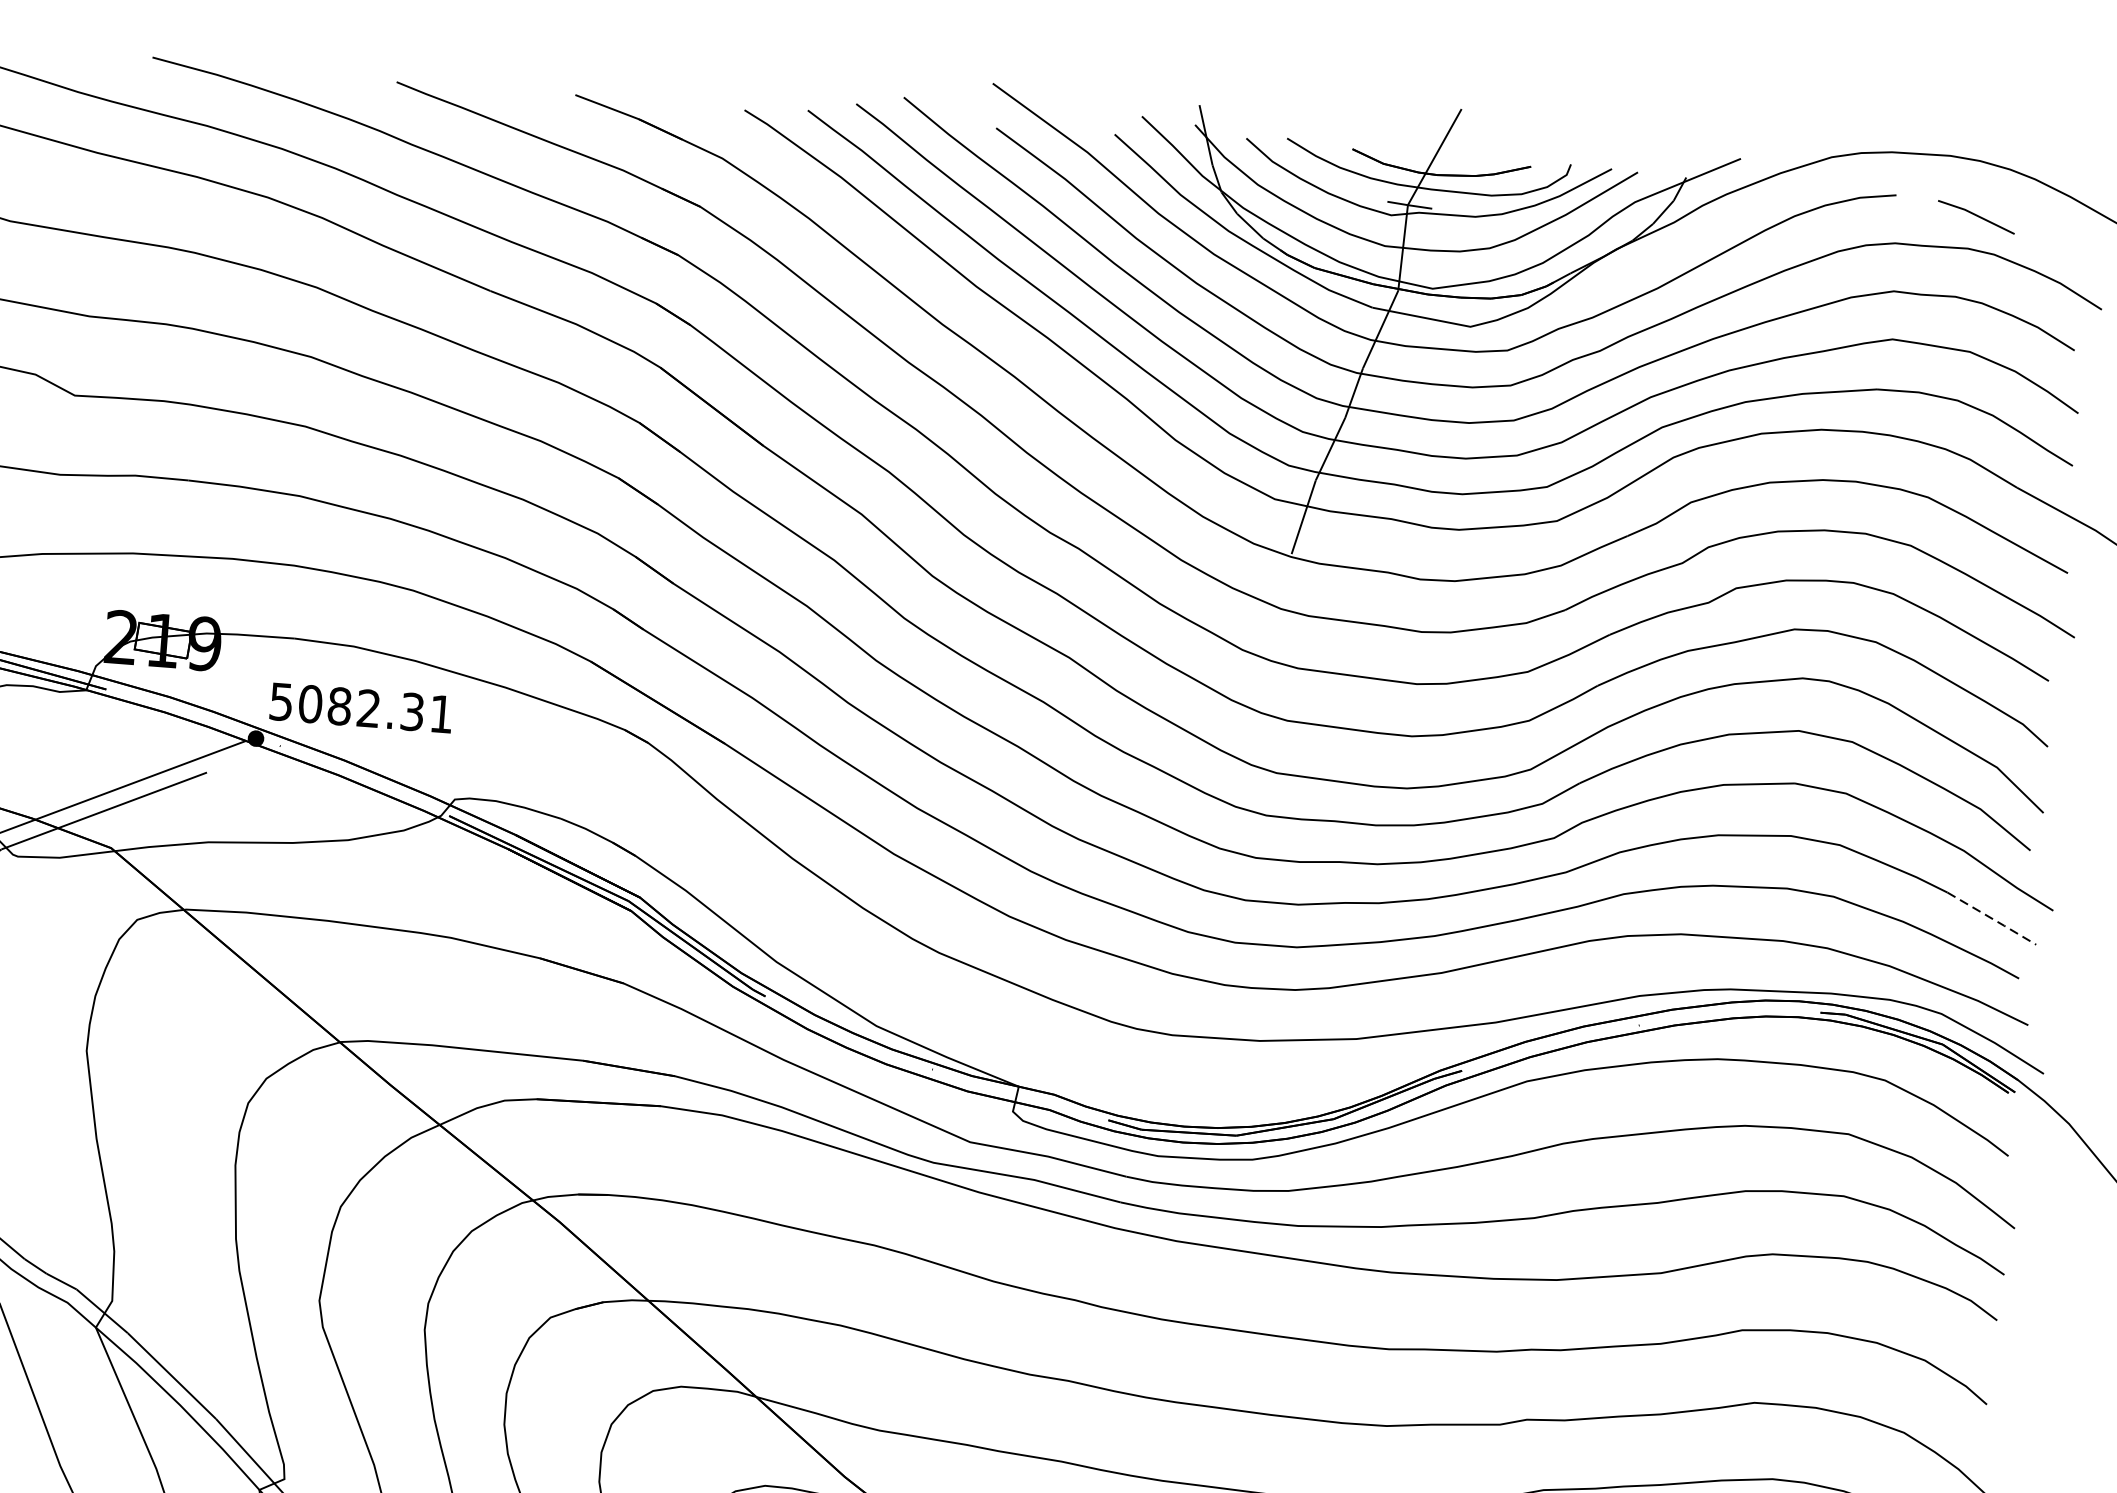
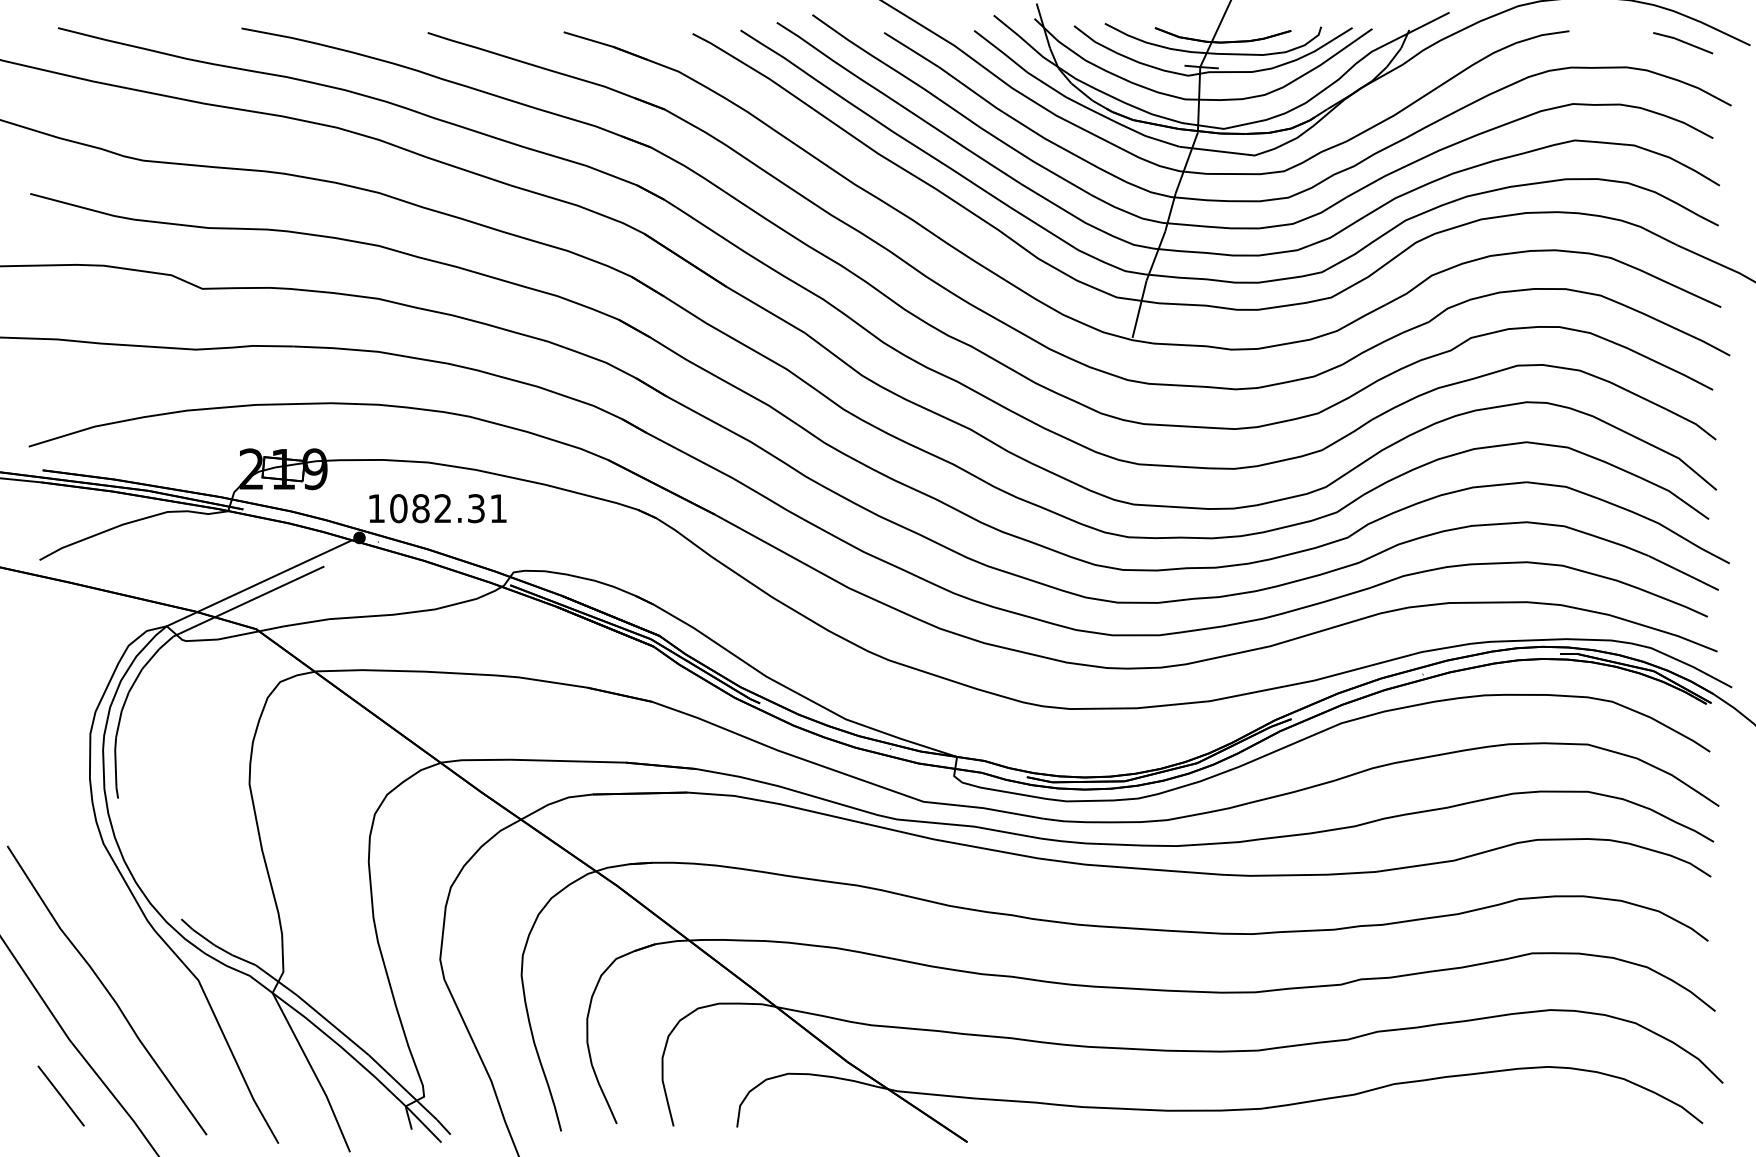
line: (1976, 216) -> (1683, 42), moved
text: (281, 701) -> (376, 508), 5082.31 -> 1082.31
line: (1992, 919) -> (1684, 573), dashed -> solid

